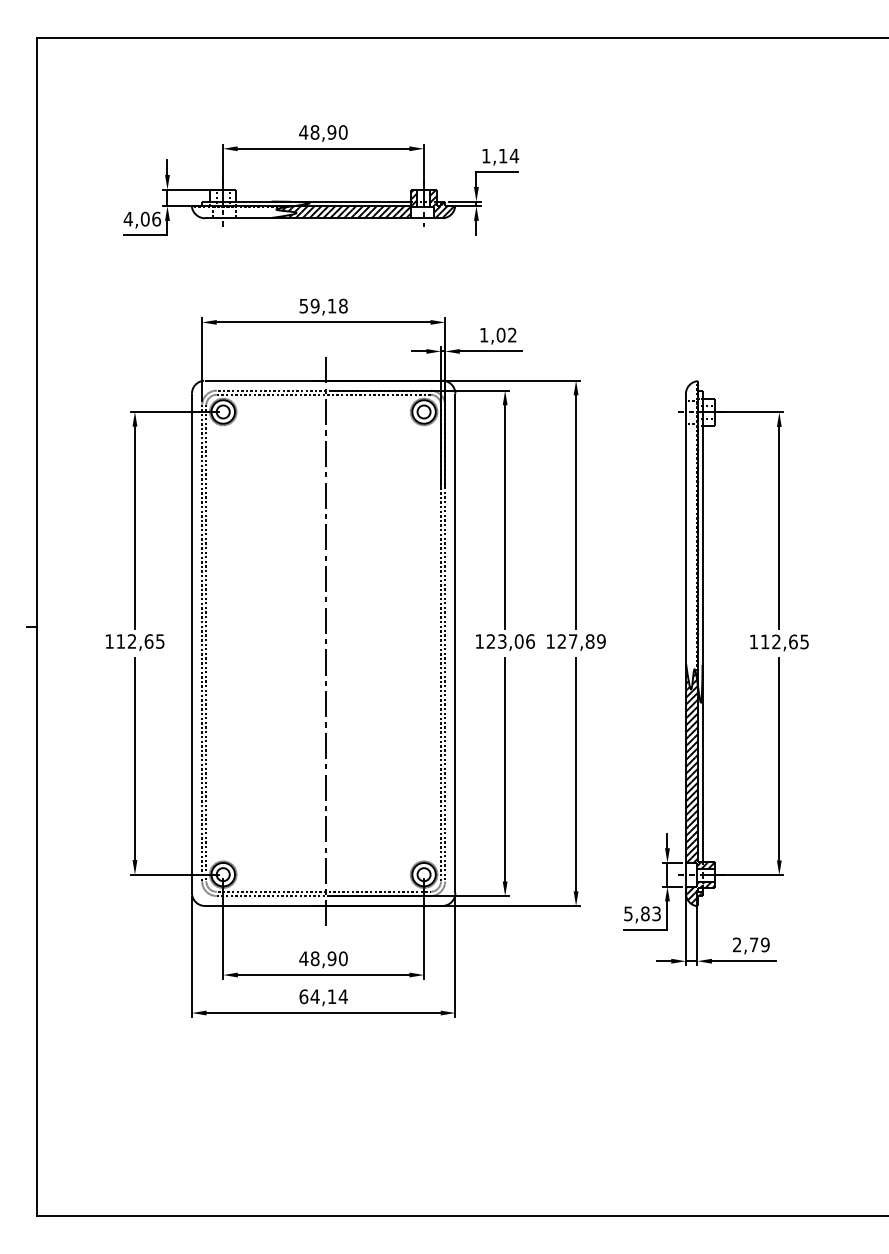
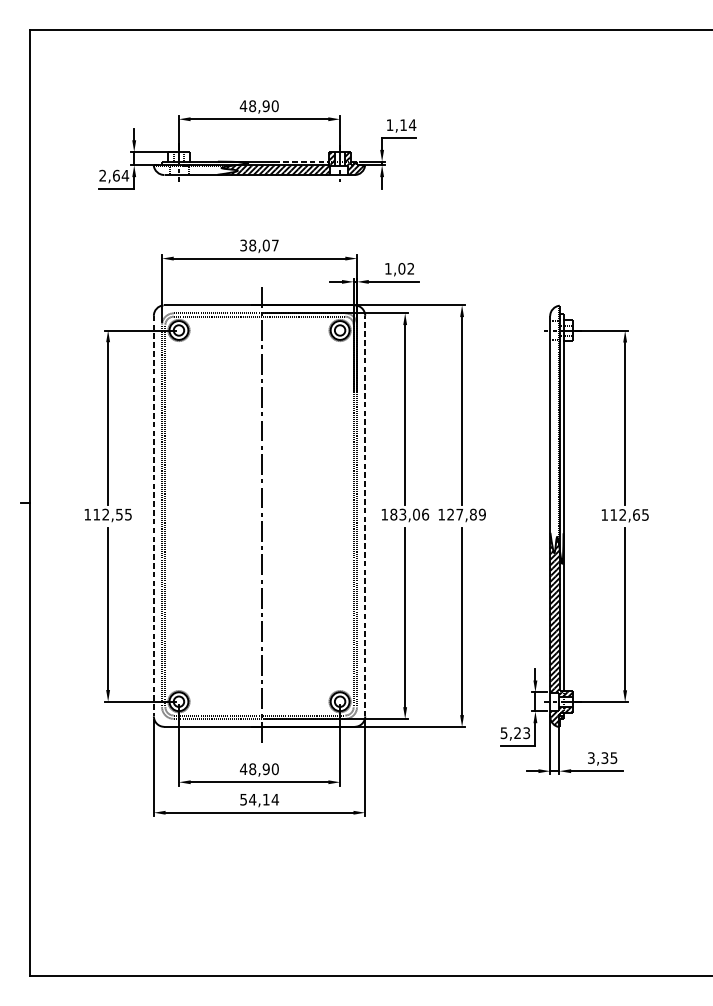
line: (376, 201) -> (301, 161), solid -> dashed
text: (142, 218) -> (114, 175), 4,06 -> 2,64
text: (323, 305) -> (259, 245), 59,18 -> 38,07
text: (148, 641) -> (118, 514), 112,65 -> 112,55
text: (490, 641) -> (393, 514), 123,06 -> 183,06
line: (191, 643) -> (153, 516), solid -> dashed
line: (455, 643) -> (365, 516), solid -> dashed
text: (645, 913) -> (517, 732), 5,83 -> 5,23
text: (751, 944) -> (602, 757), 2,79 -> 3,35
text: (303, 996) -> (243, 799), 64,14 -> 54,14

